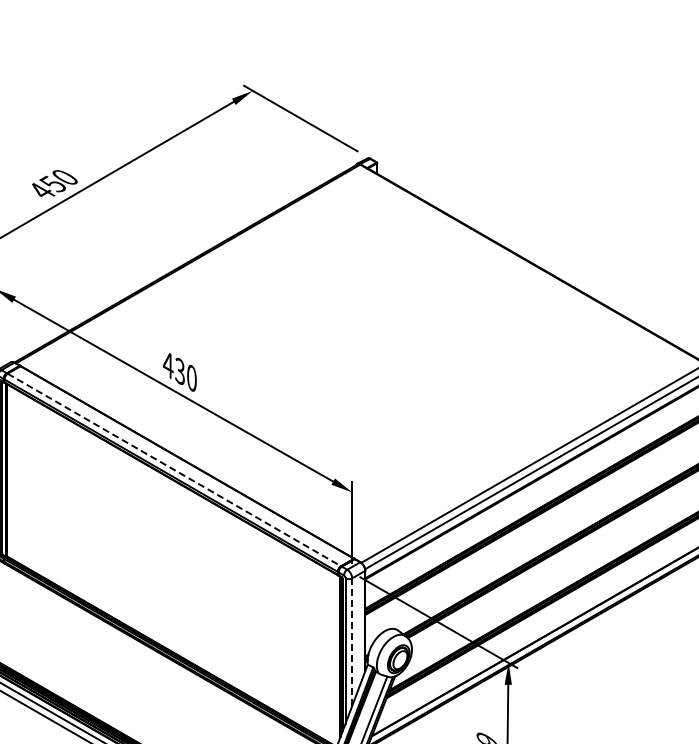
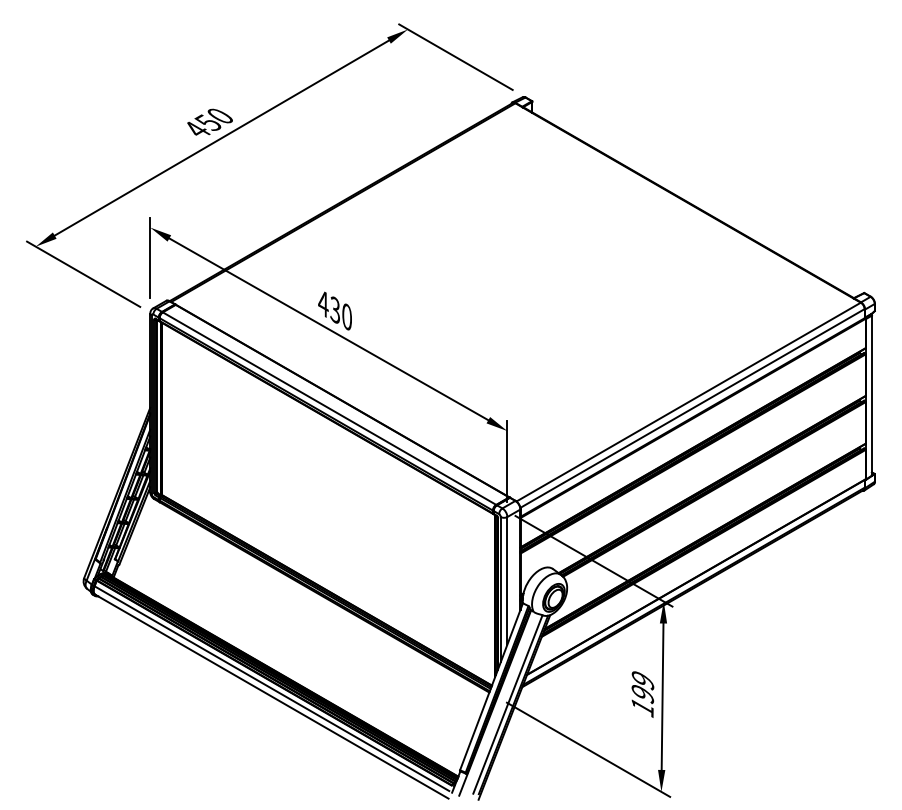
line: (174, 469) -> (329, 408), dashed -> solid
line: (352, 641) -> (507, 580), dashed -> solid

